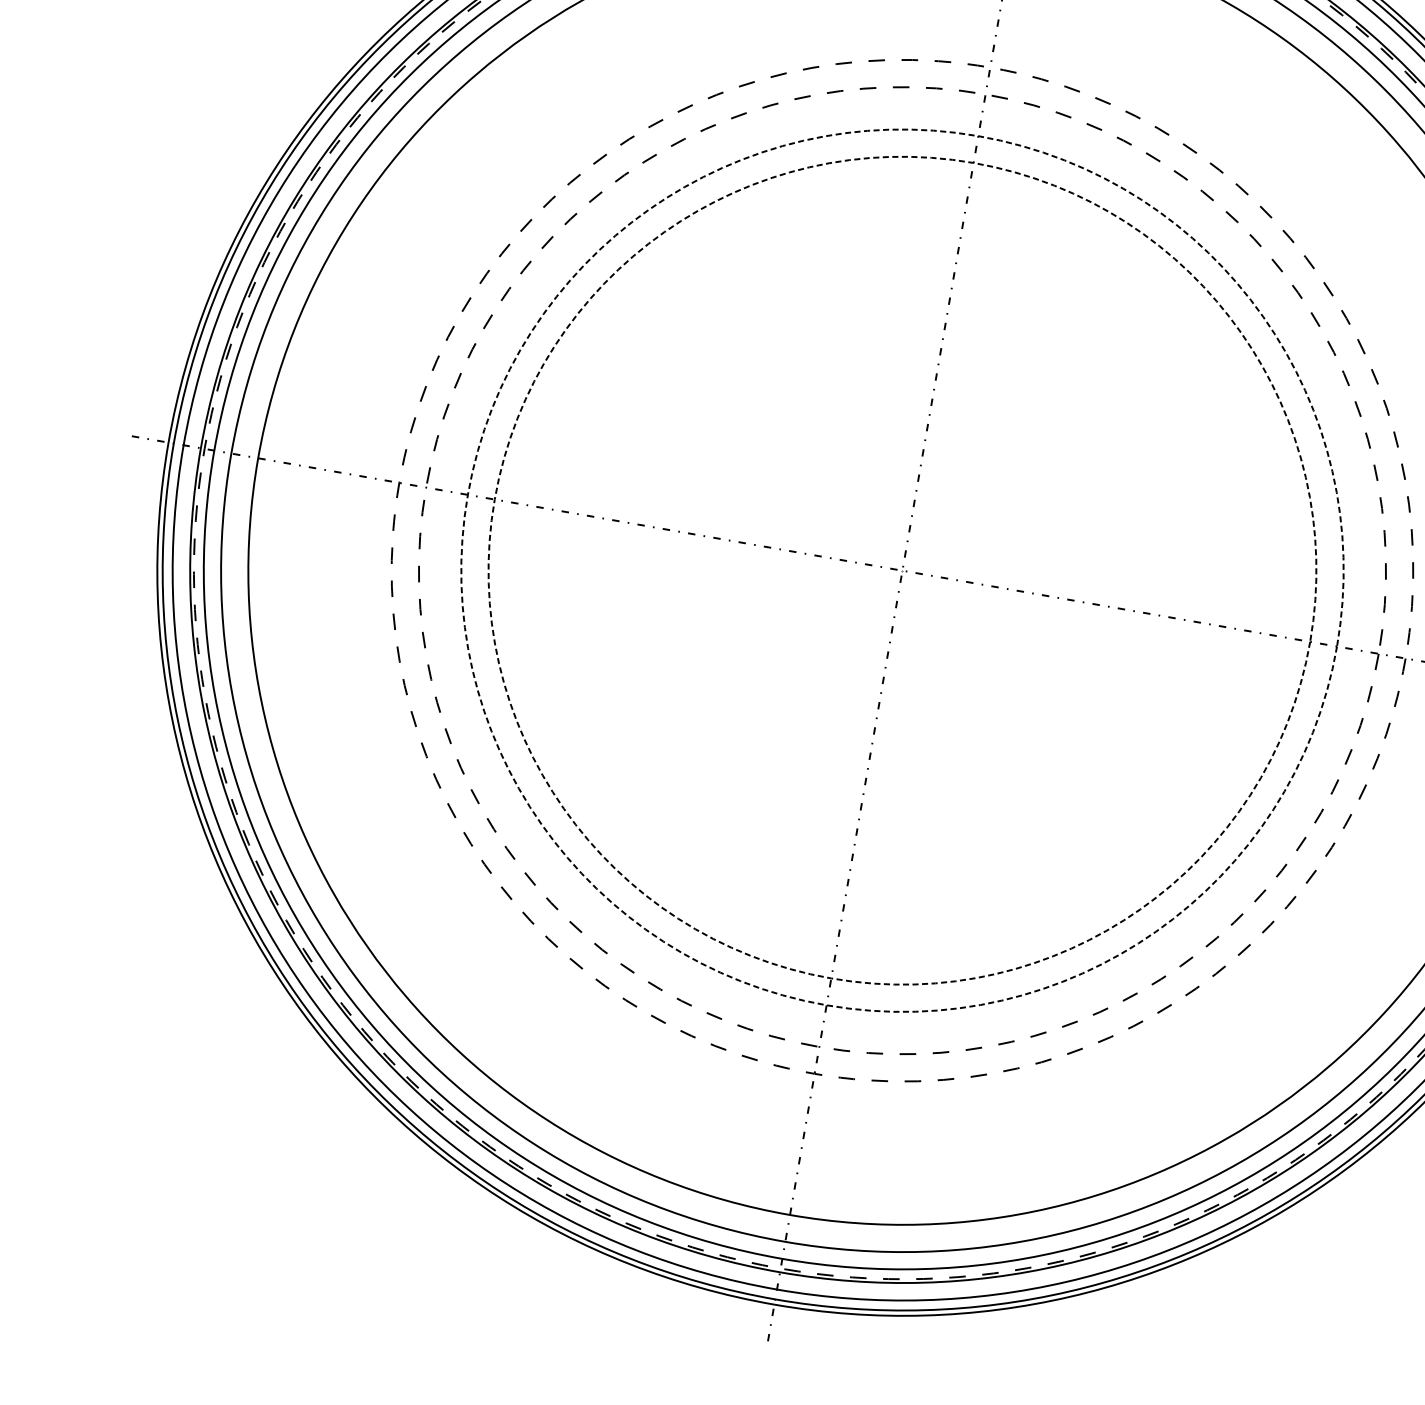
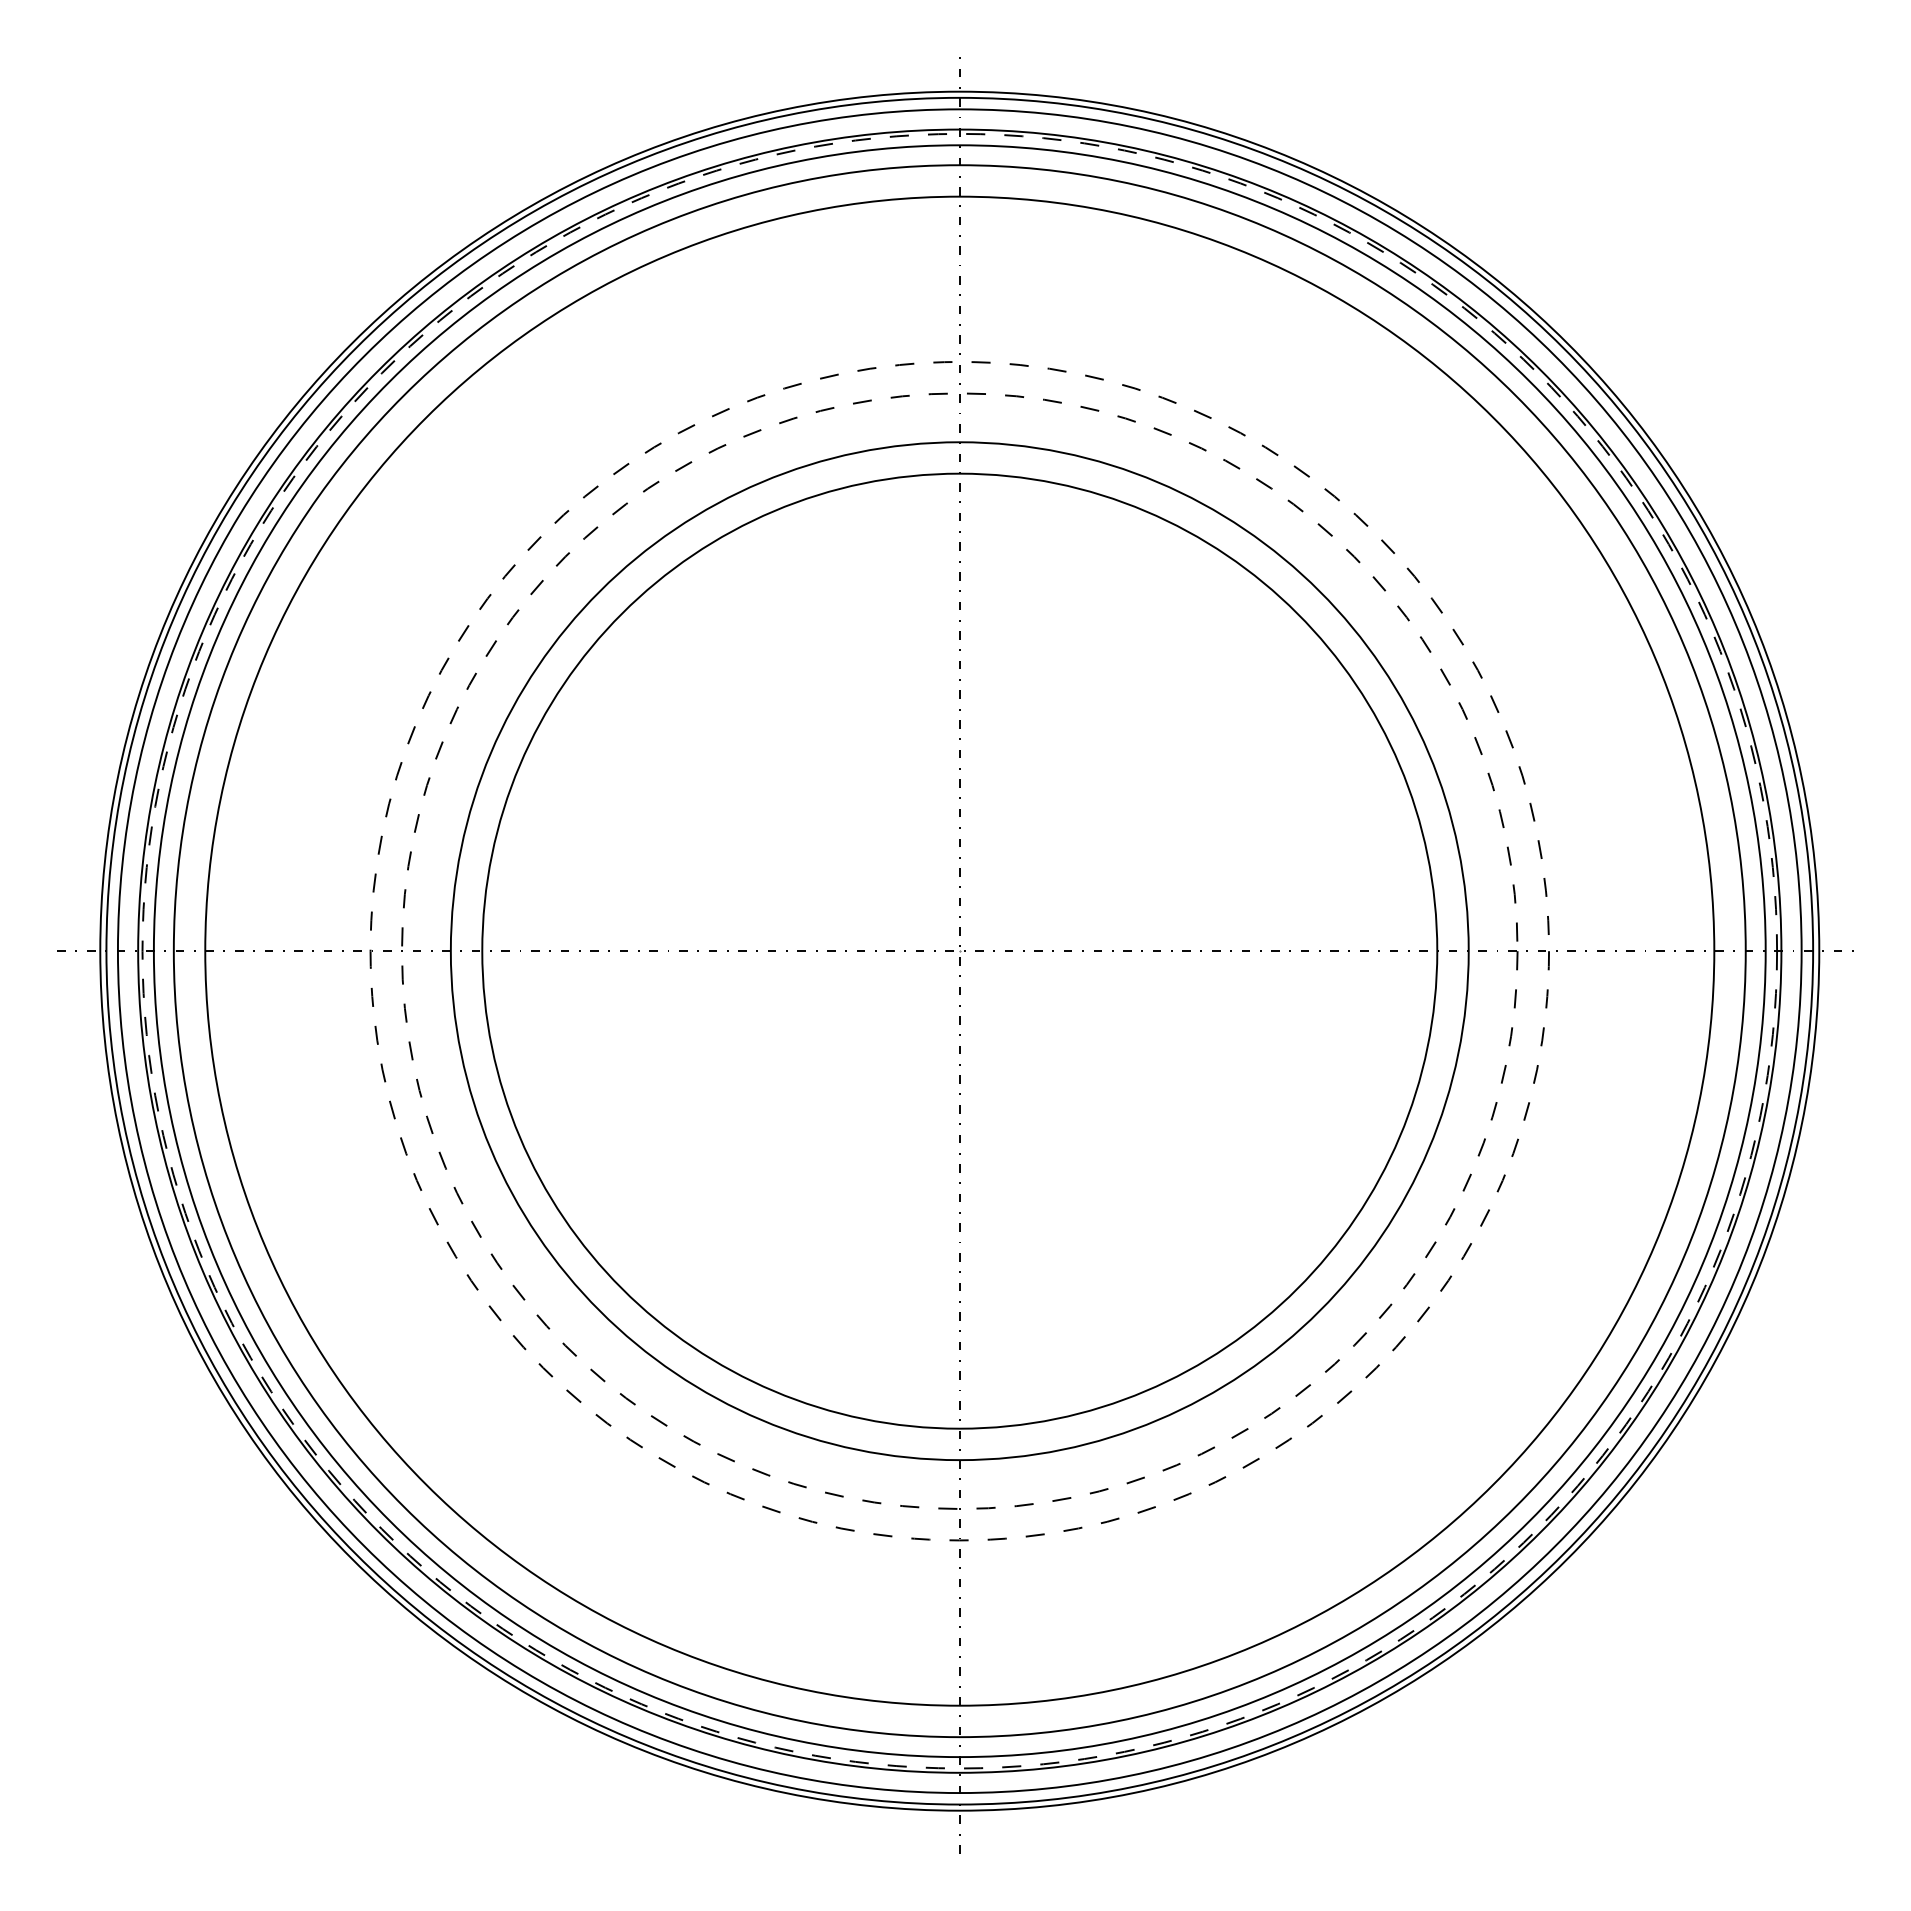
circle: (902, 570) -> (959, 950), dashed -> solid
circle: (902, 570) -> (959, 951), dashed -> solid

